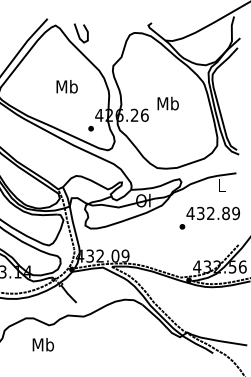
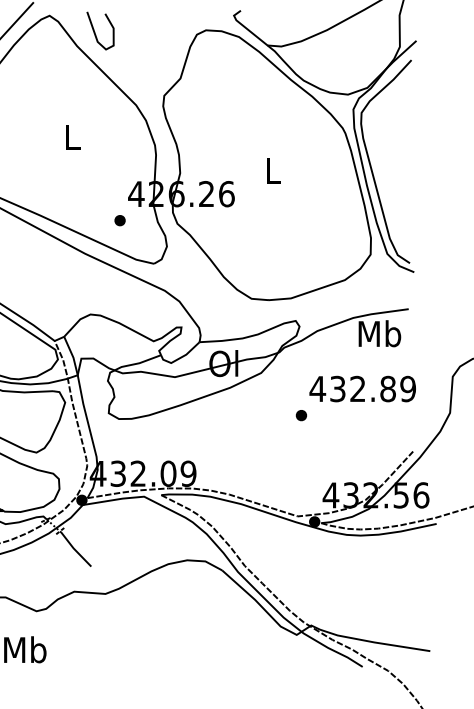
text: (66, 86) -> (71, 136), Mb -> L
text: (167, 103) -> (271, 170), Mb -> L
text: (221, 185) -> (379, 333), L -> Mb

